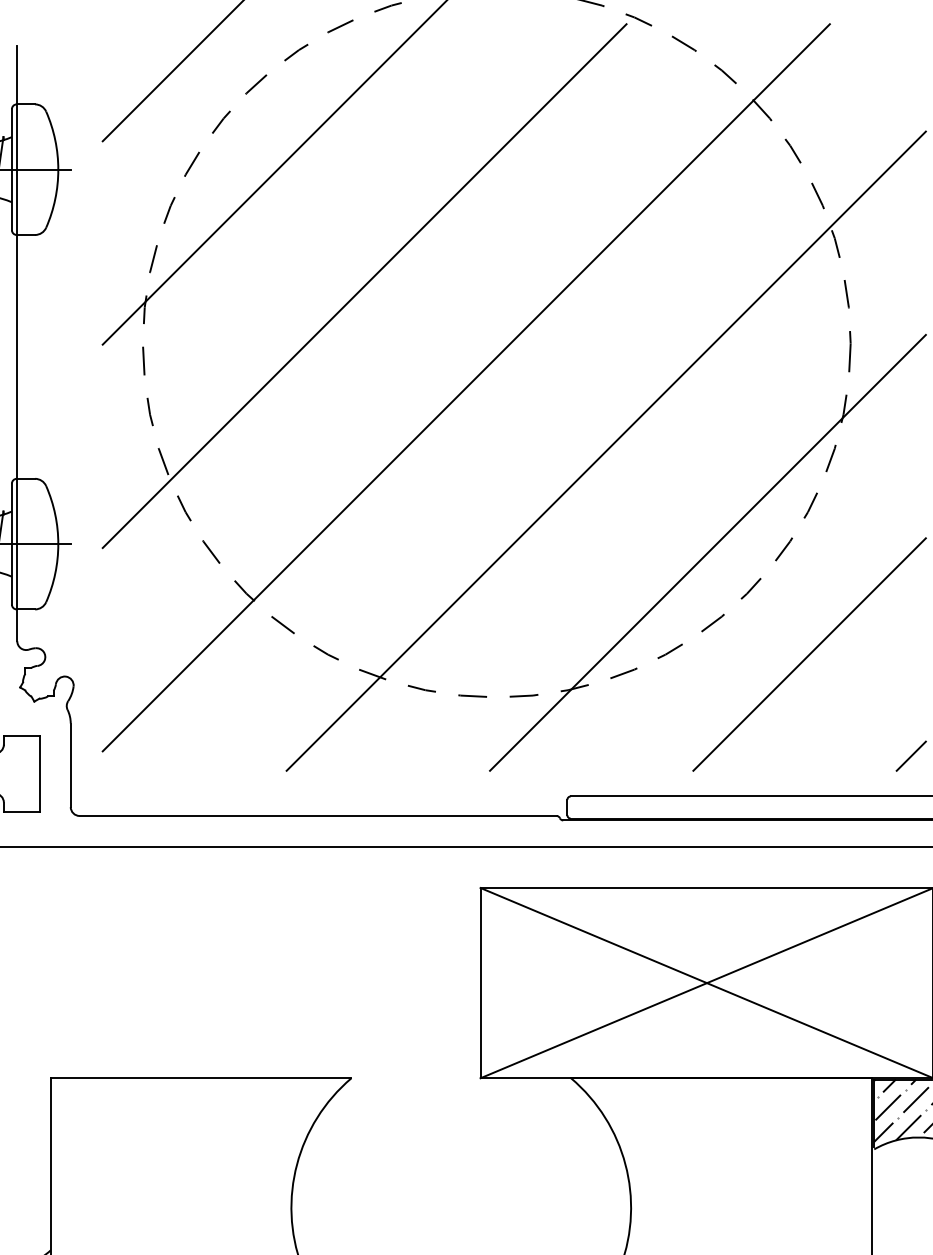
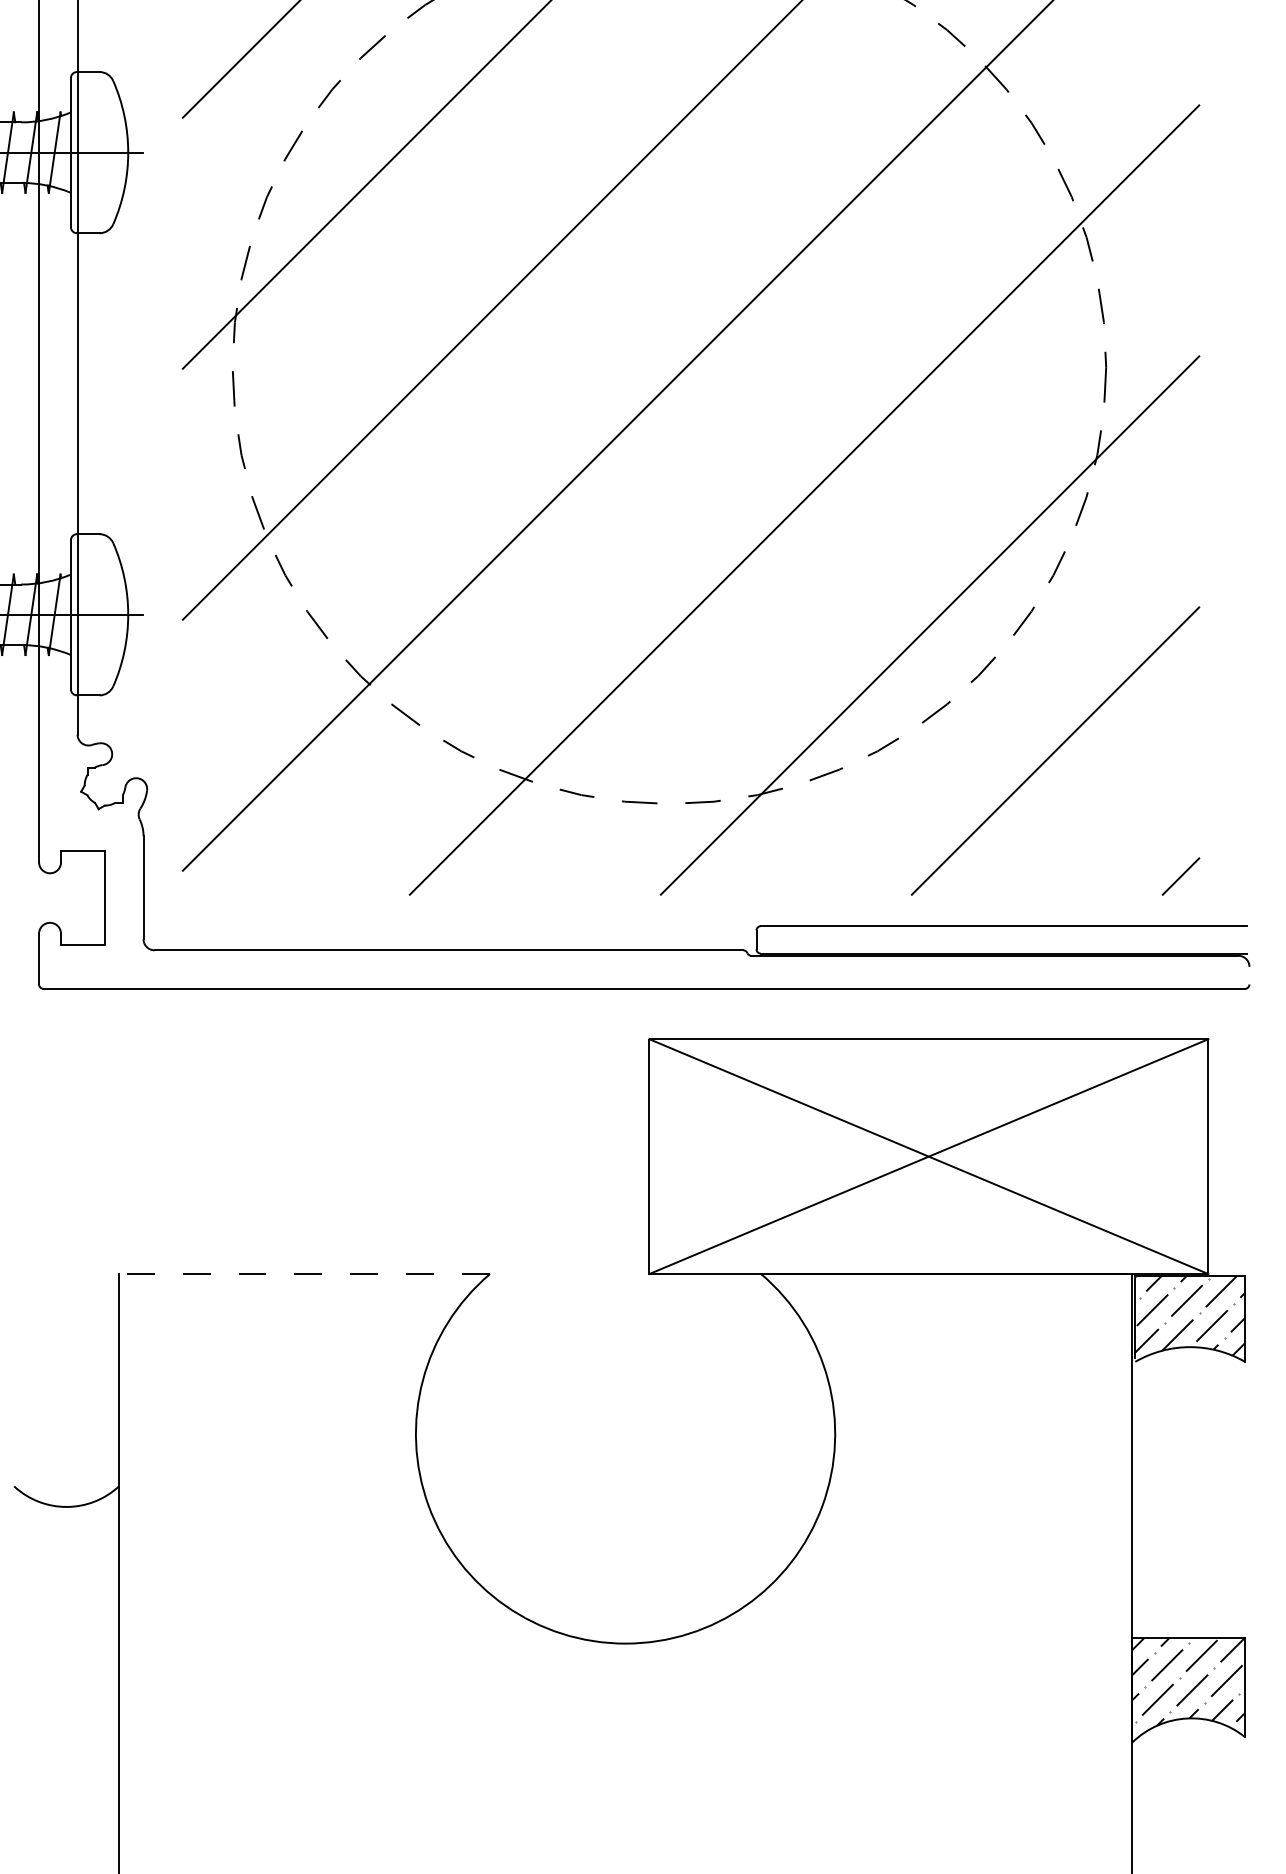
line: (201, 1078) -> (304, 1274), solid -> dashed

